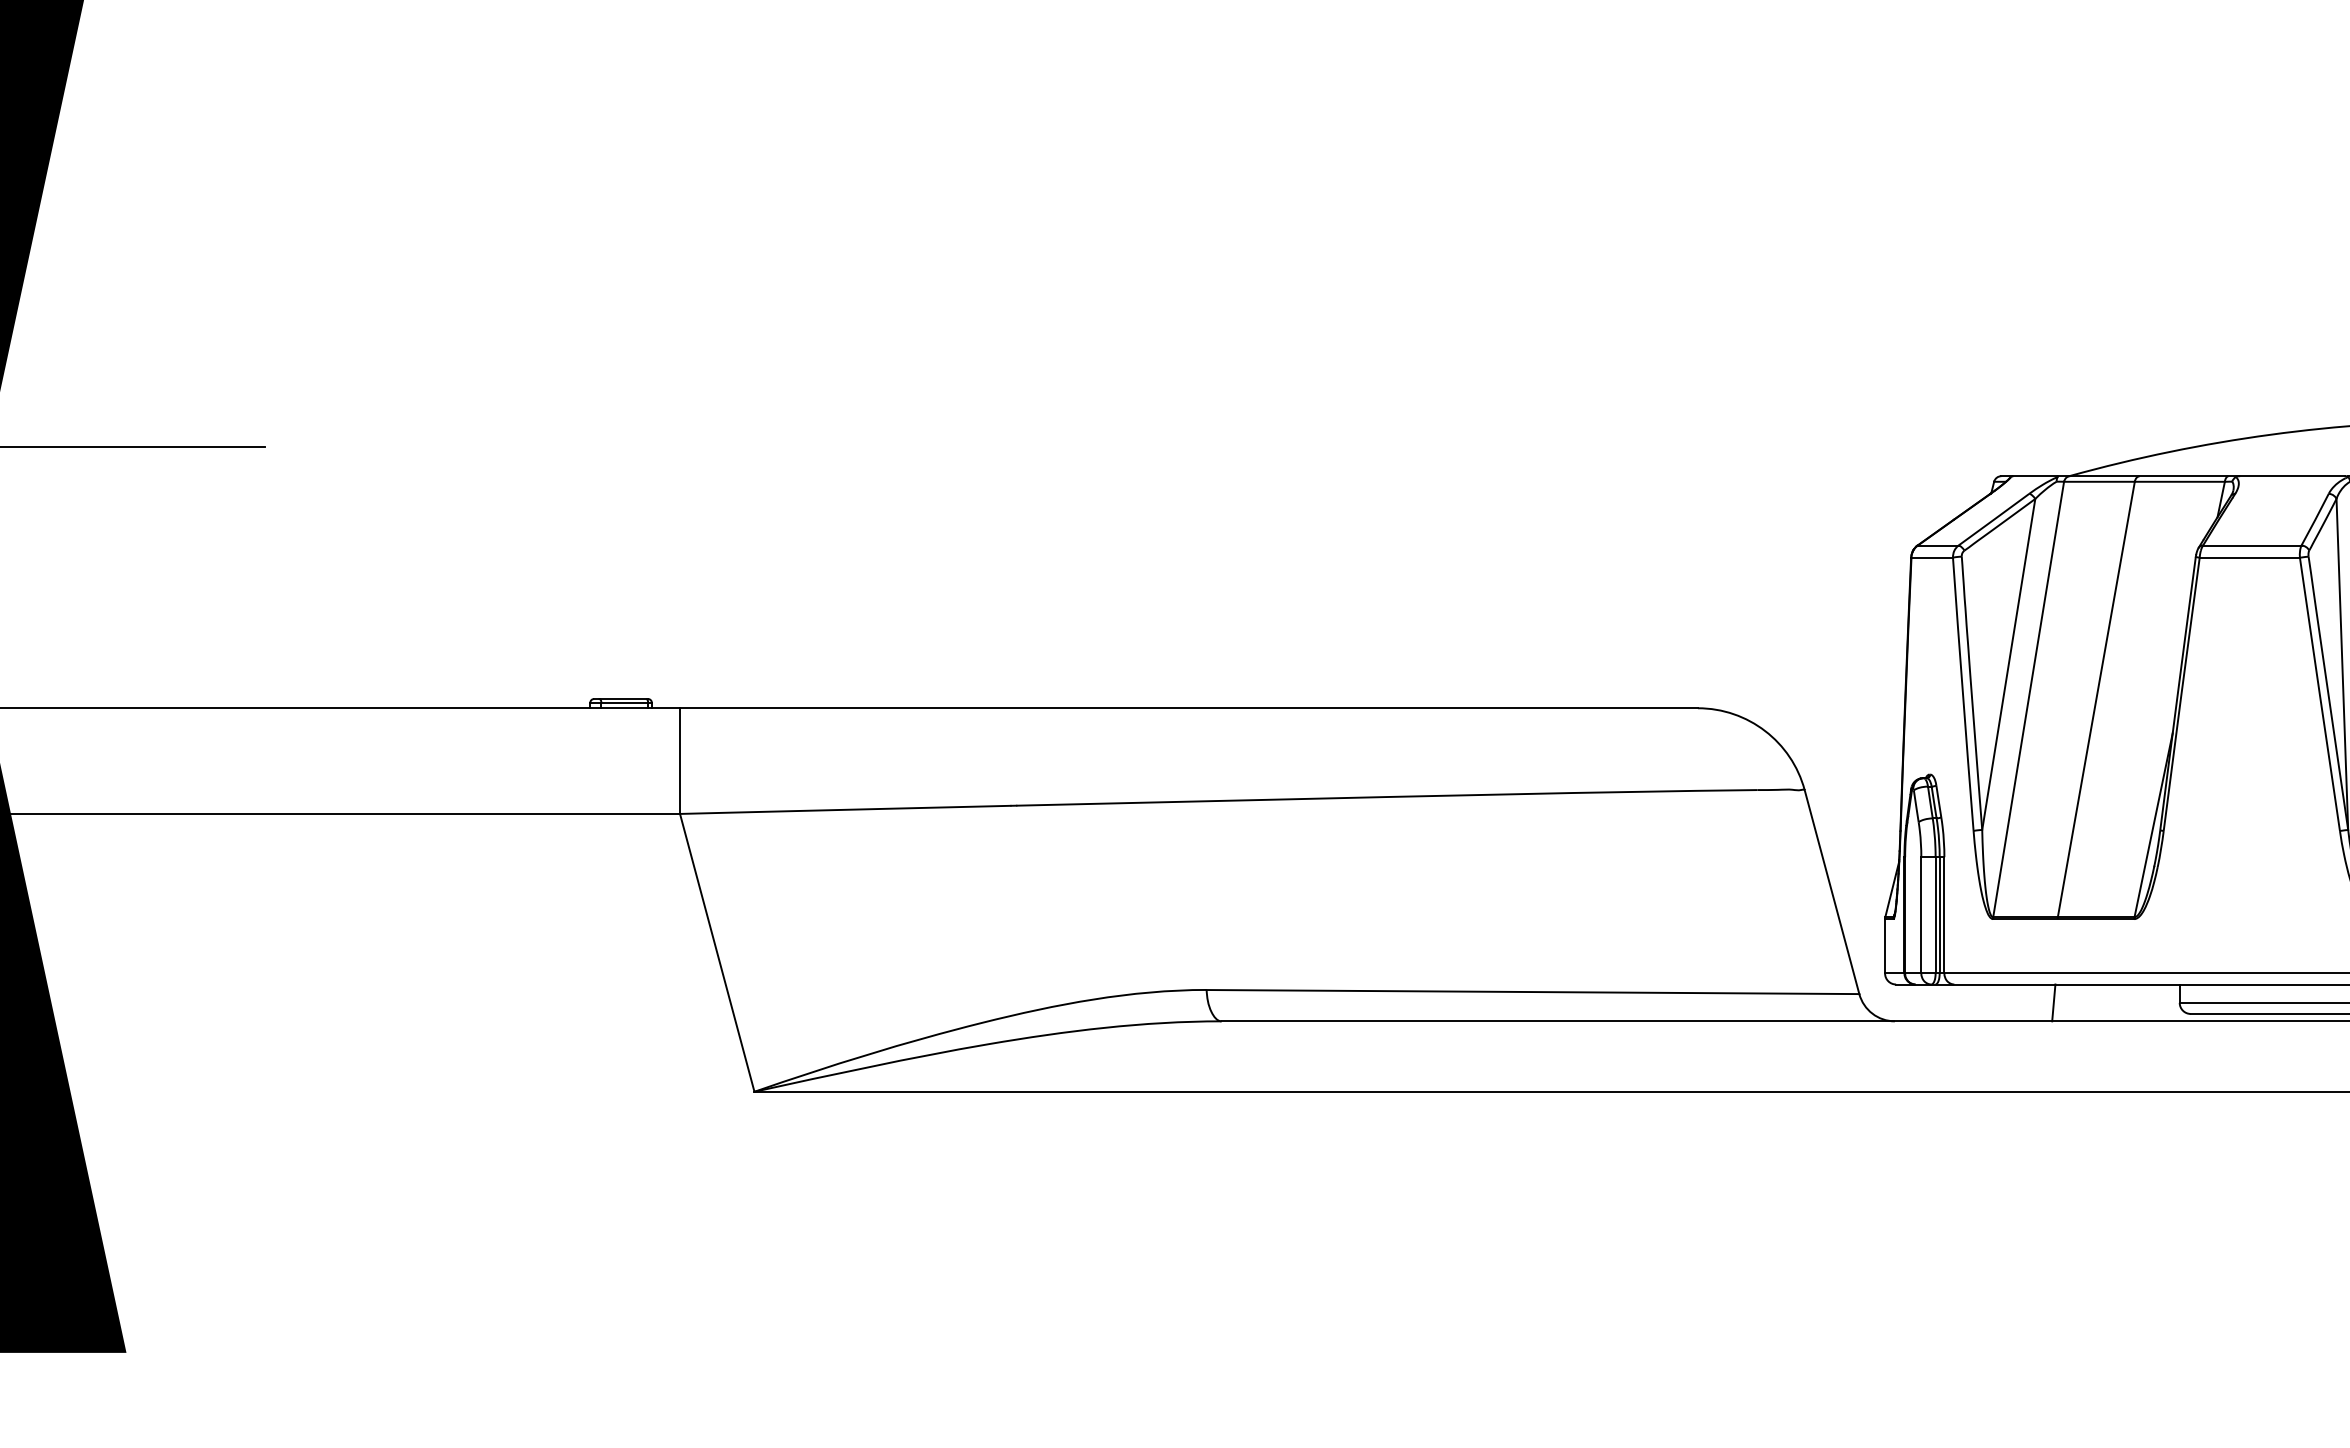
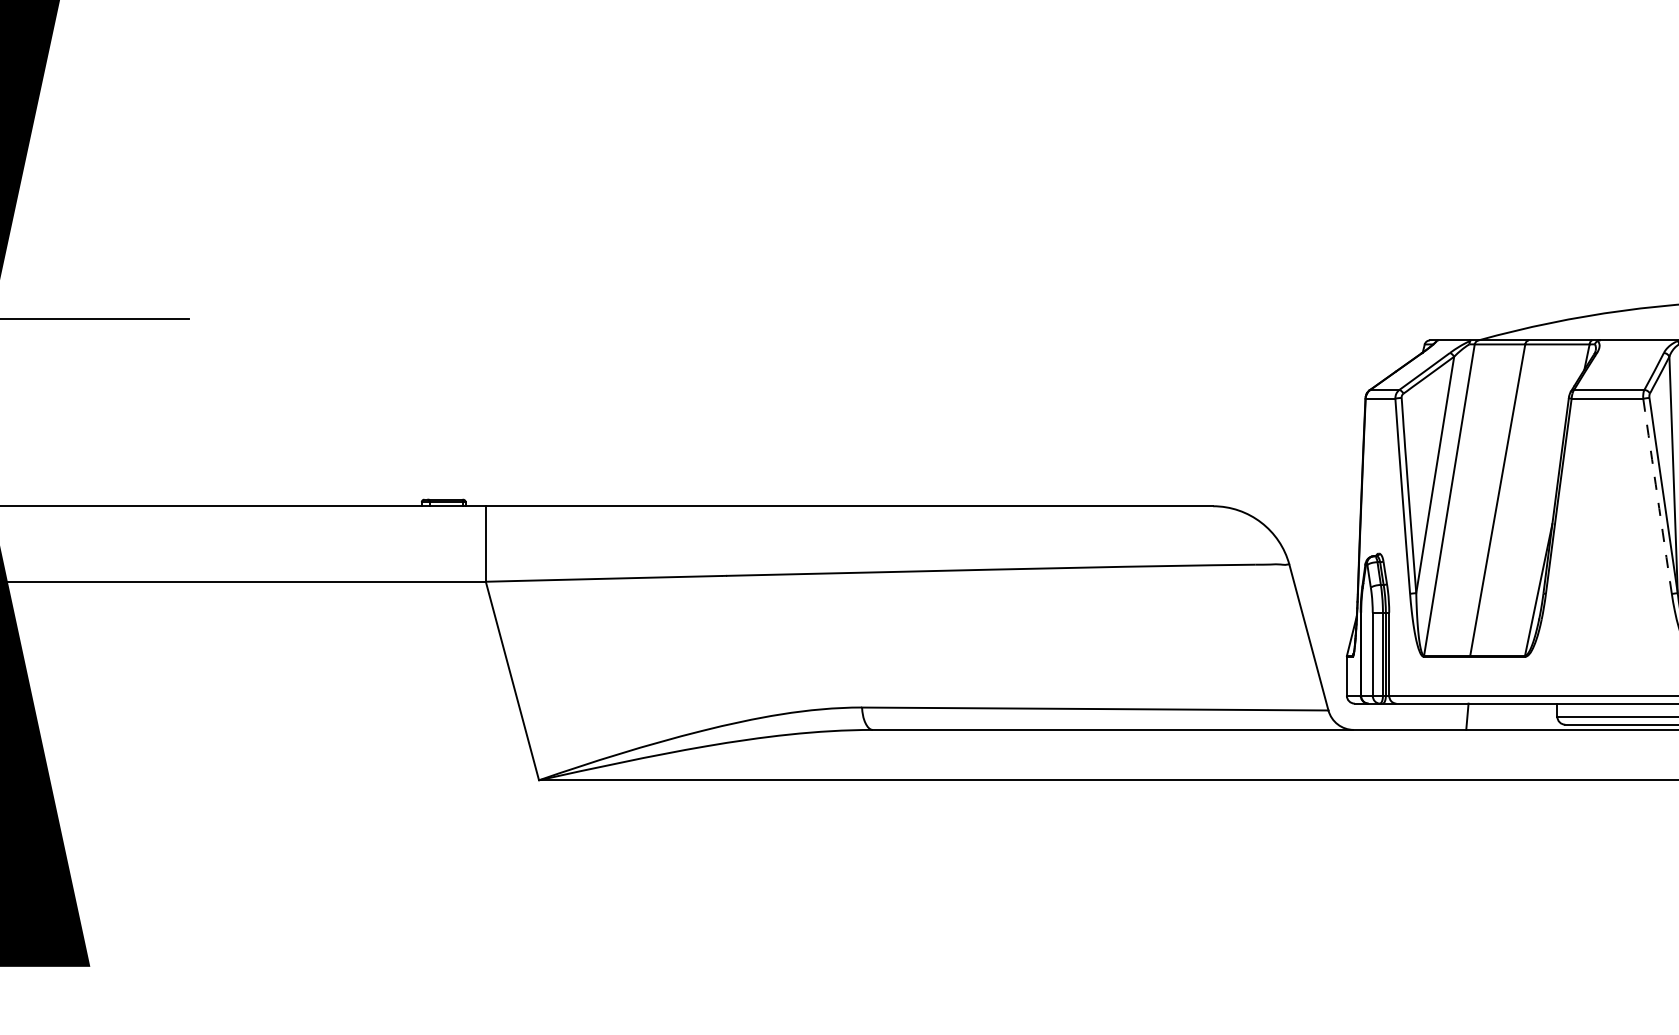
arc: (2319, 694) -> (1657, 496), solid -> dashed

